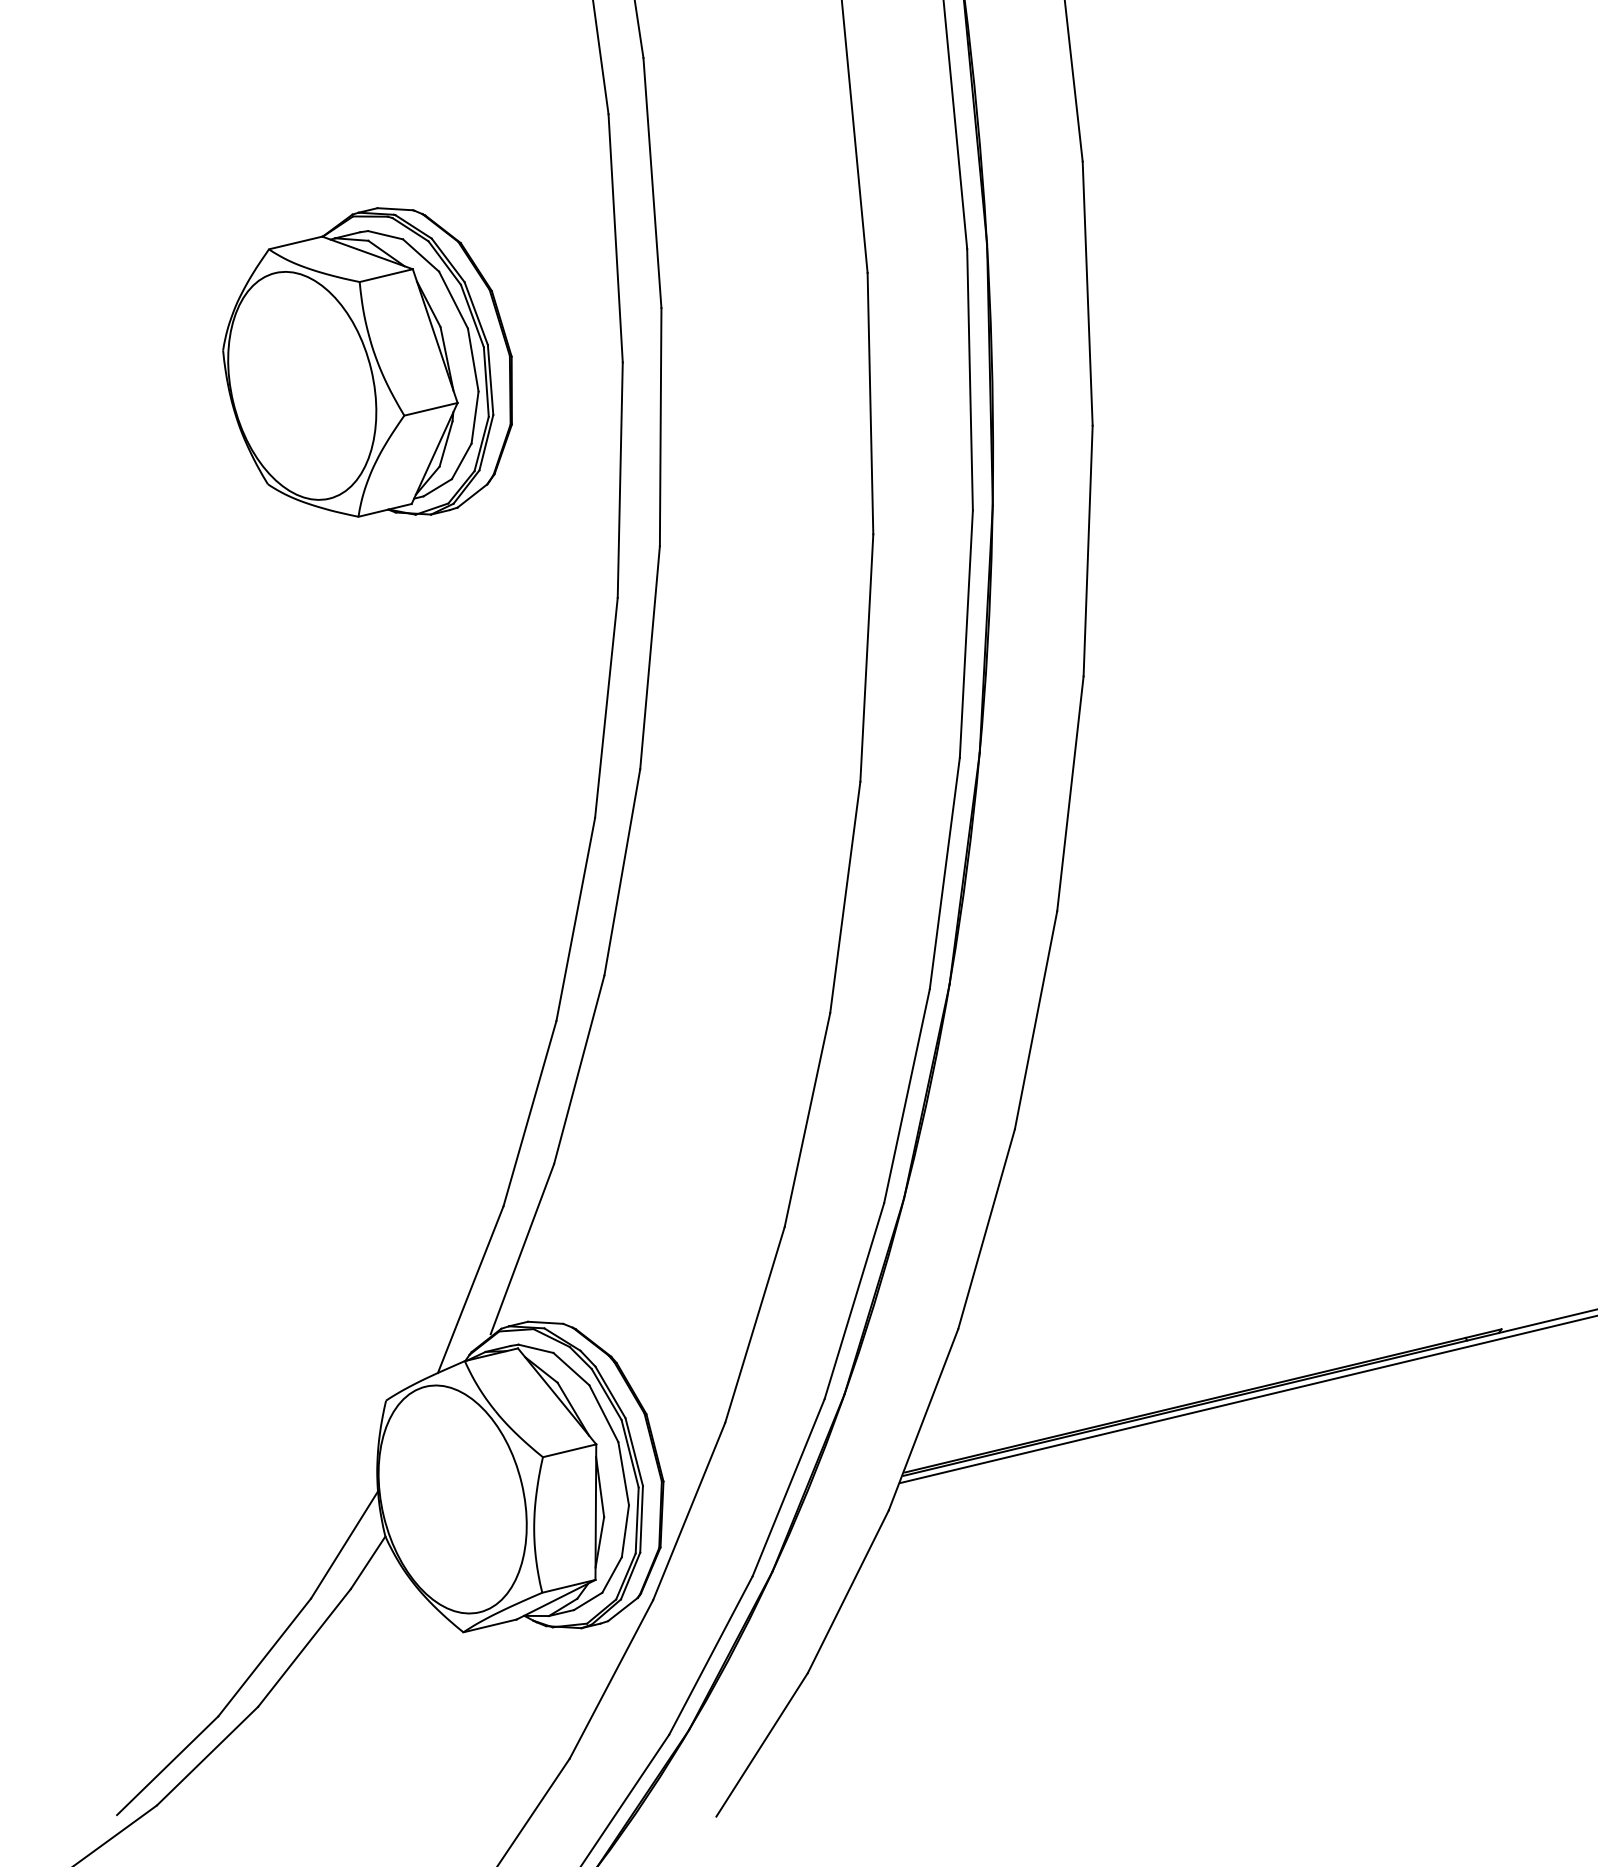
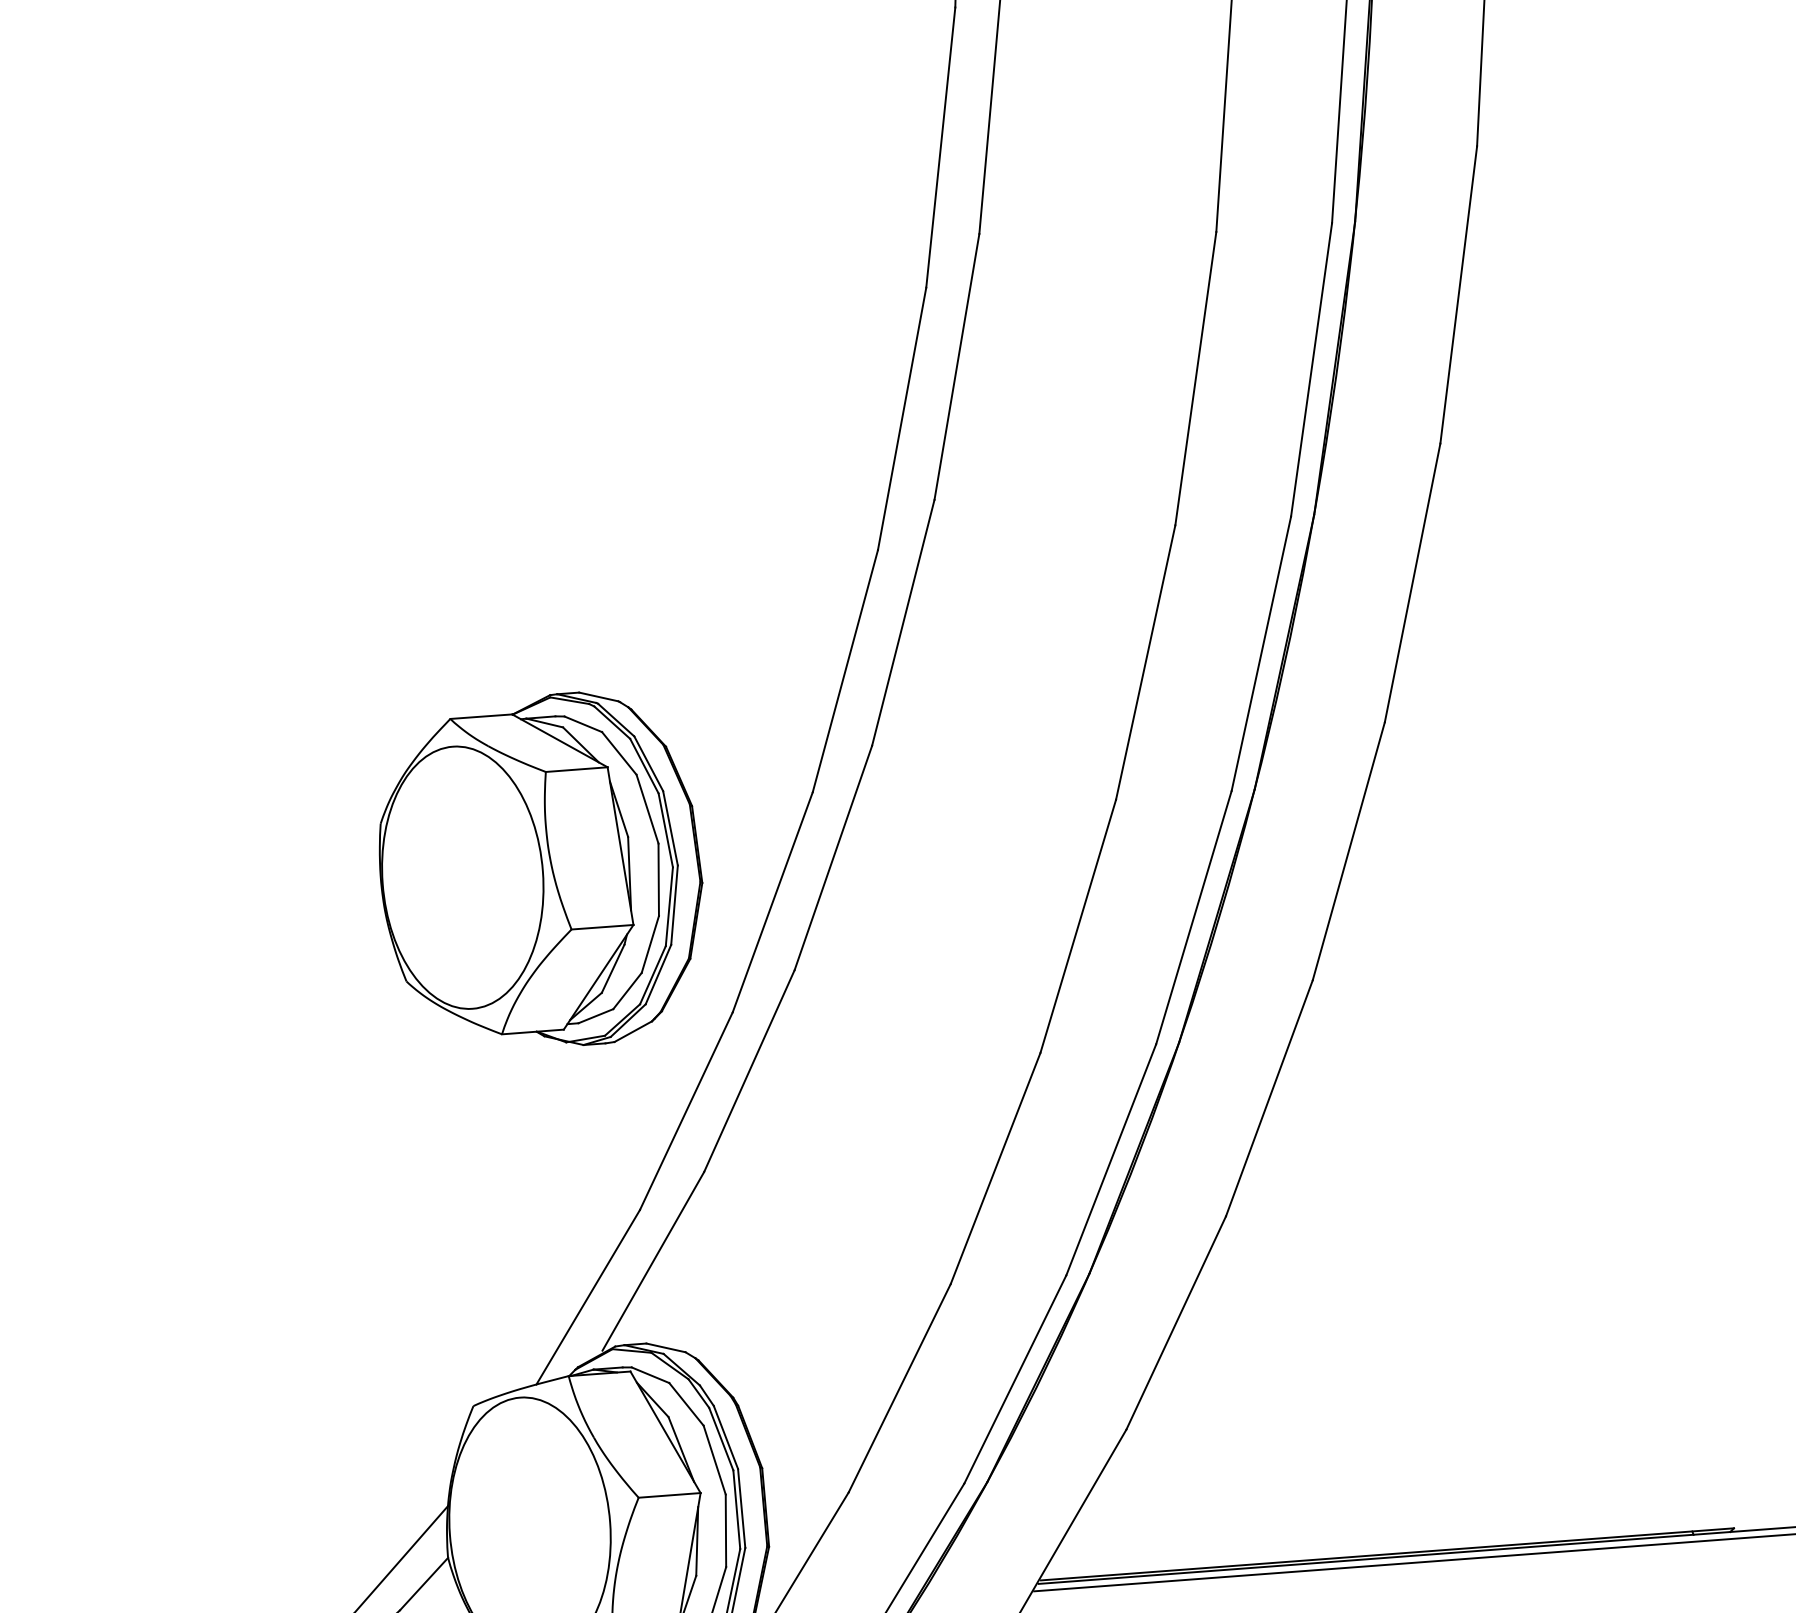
part: (367, 362) -> (540, 863), moved

